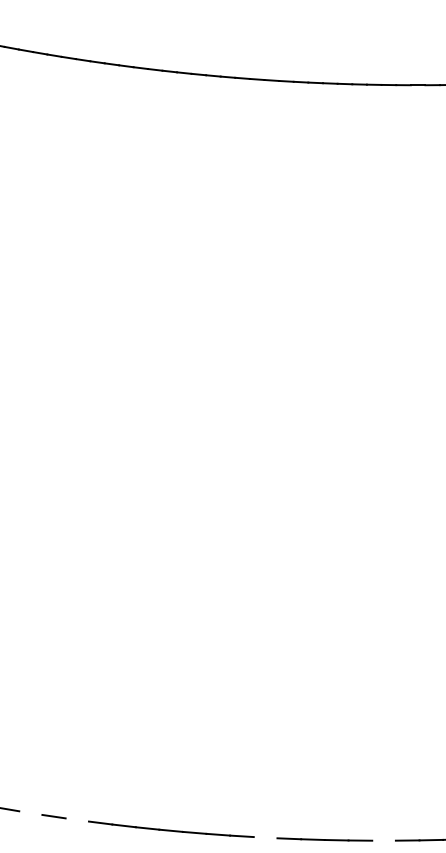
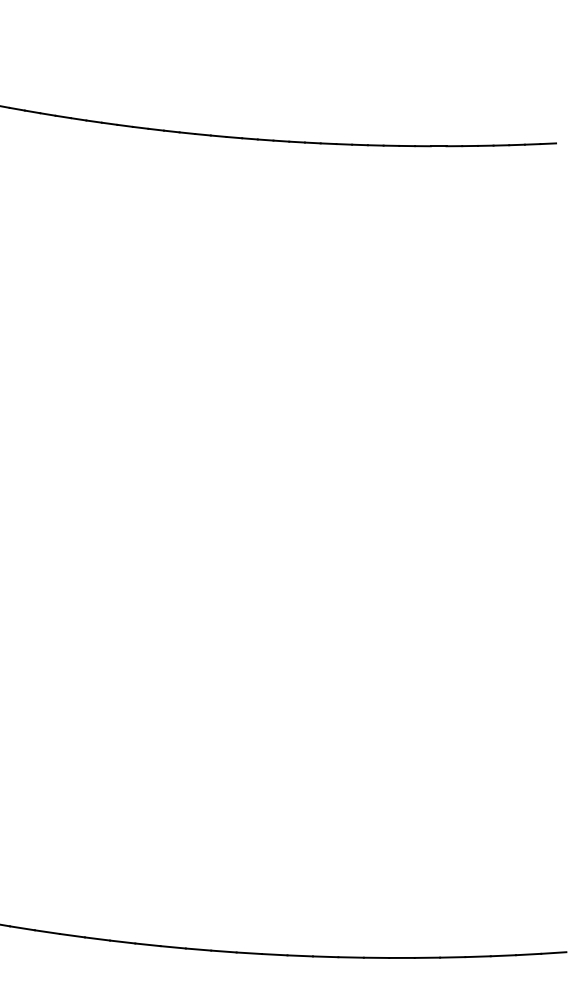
line: (30, 813) -> (22, 928), added
line: (76, 819) -> (71, 935), added
line: (265, 837) -> (274, 954), added
line: (383, 840) -> (401, 957), added

